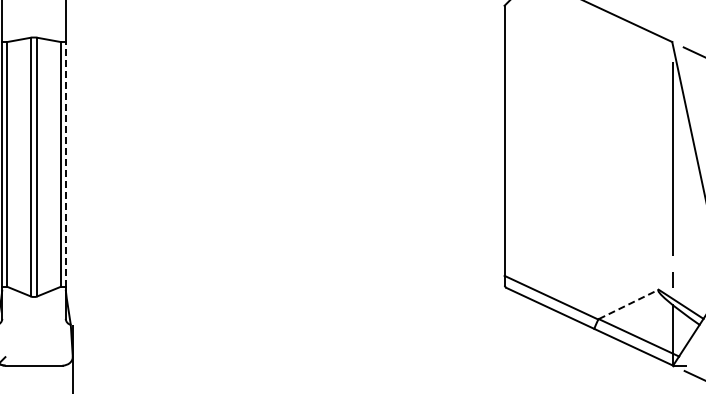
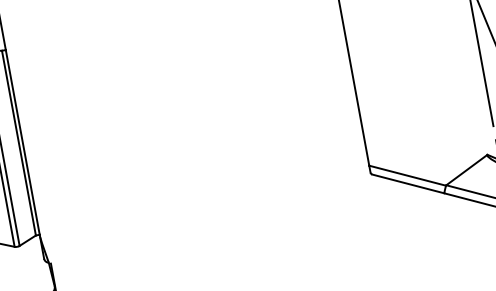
line: (65, 163) -> (22, 141), dashed -> solid
line: (629, 304) -> (467, 170), dashed -> solid

